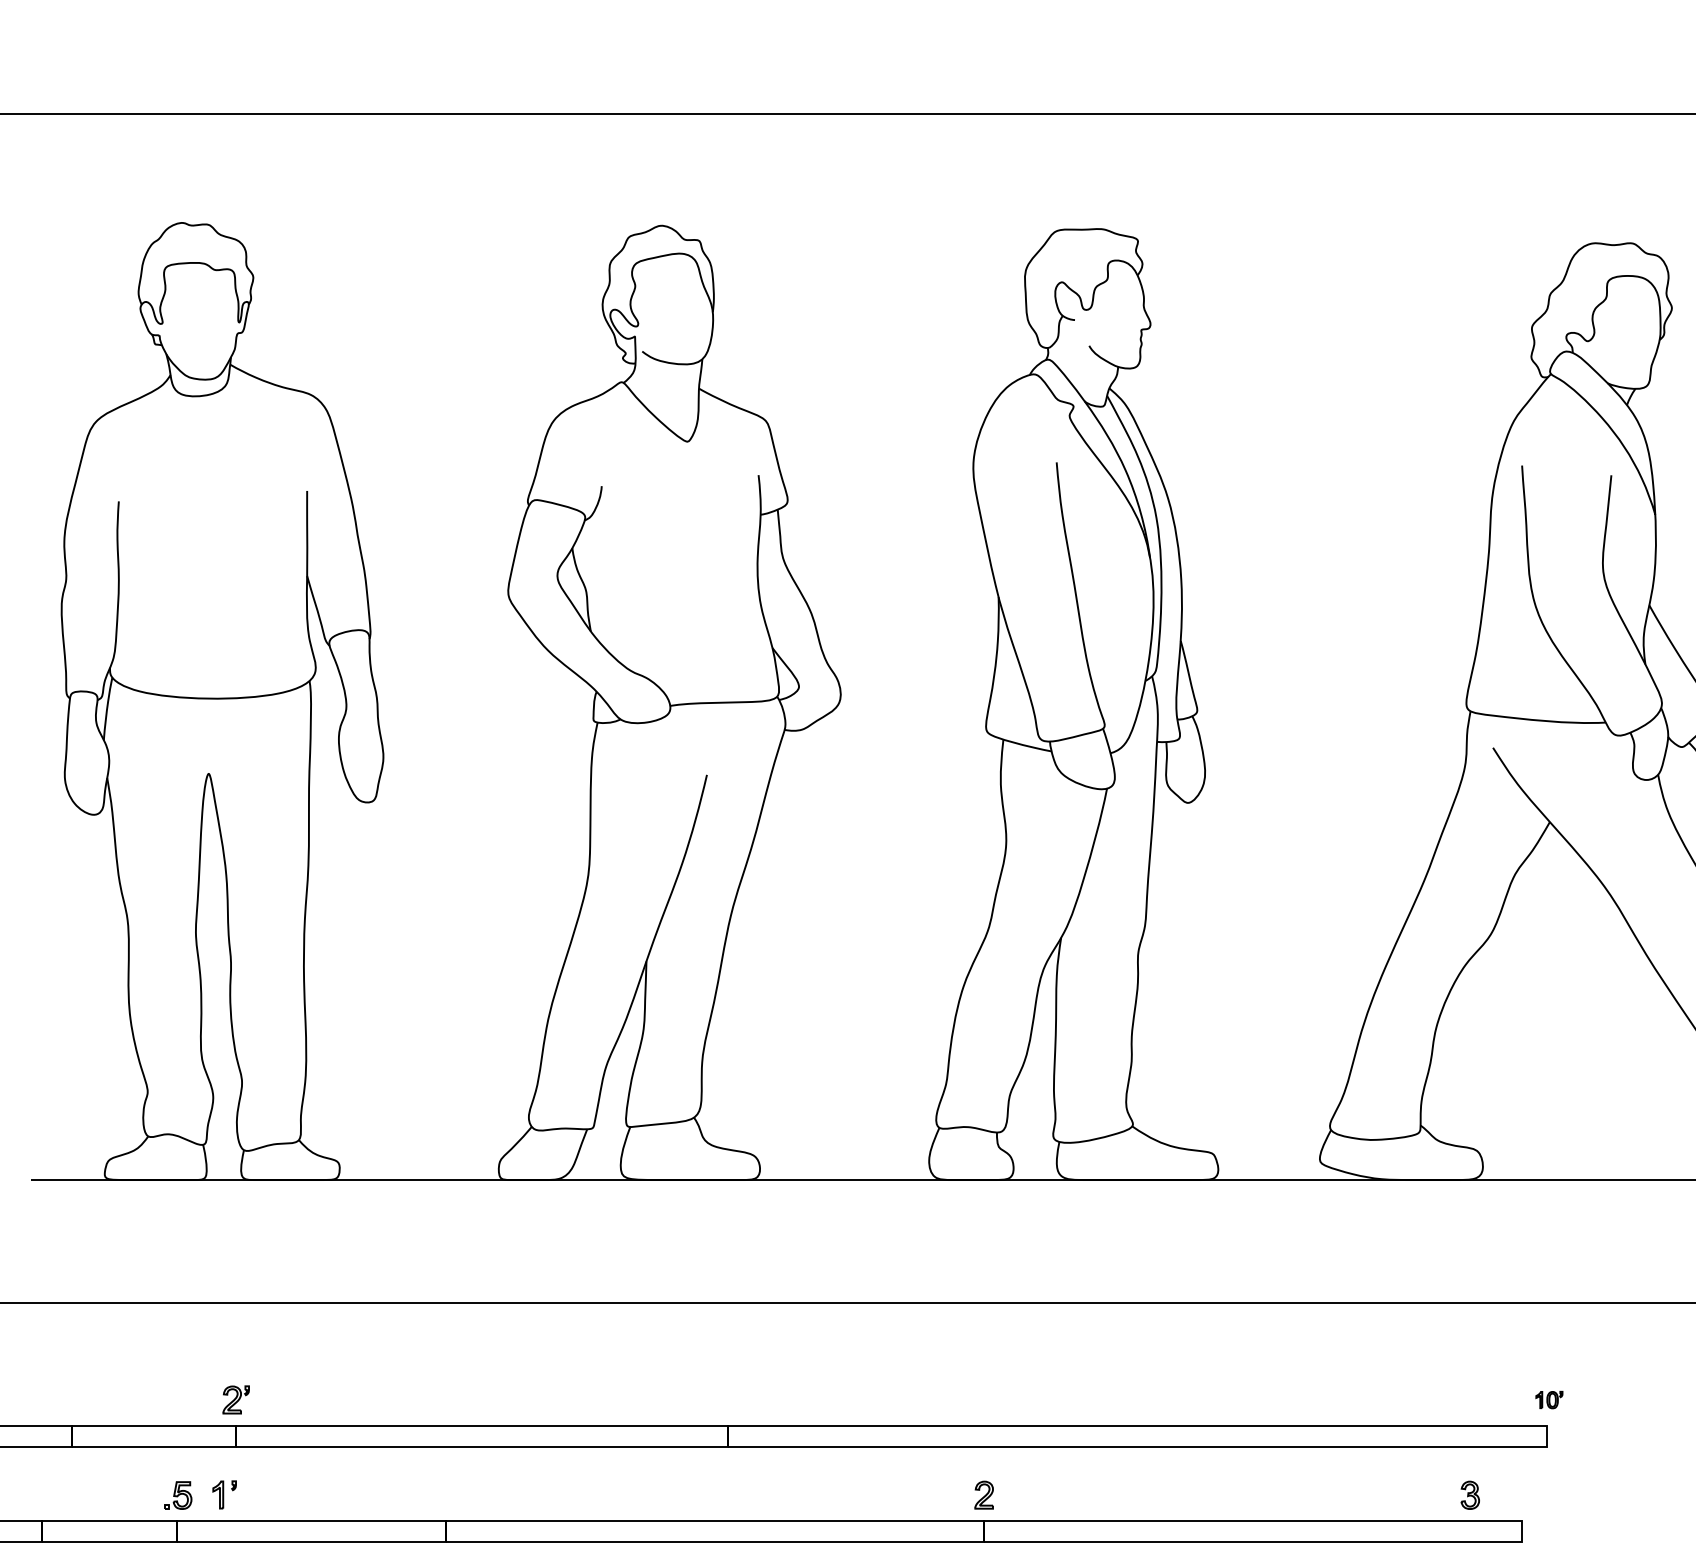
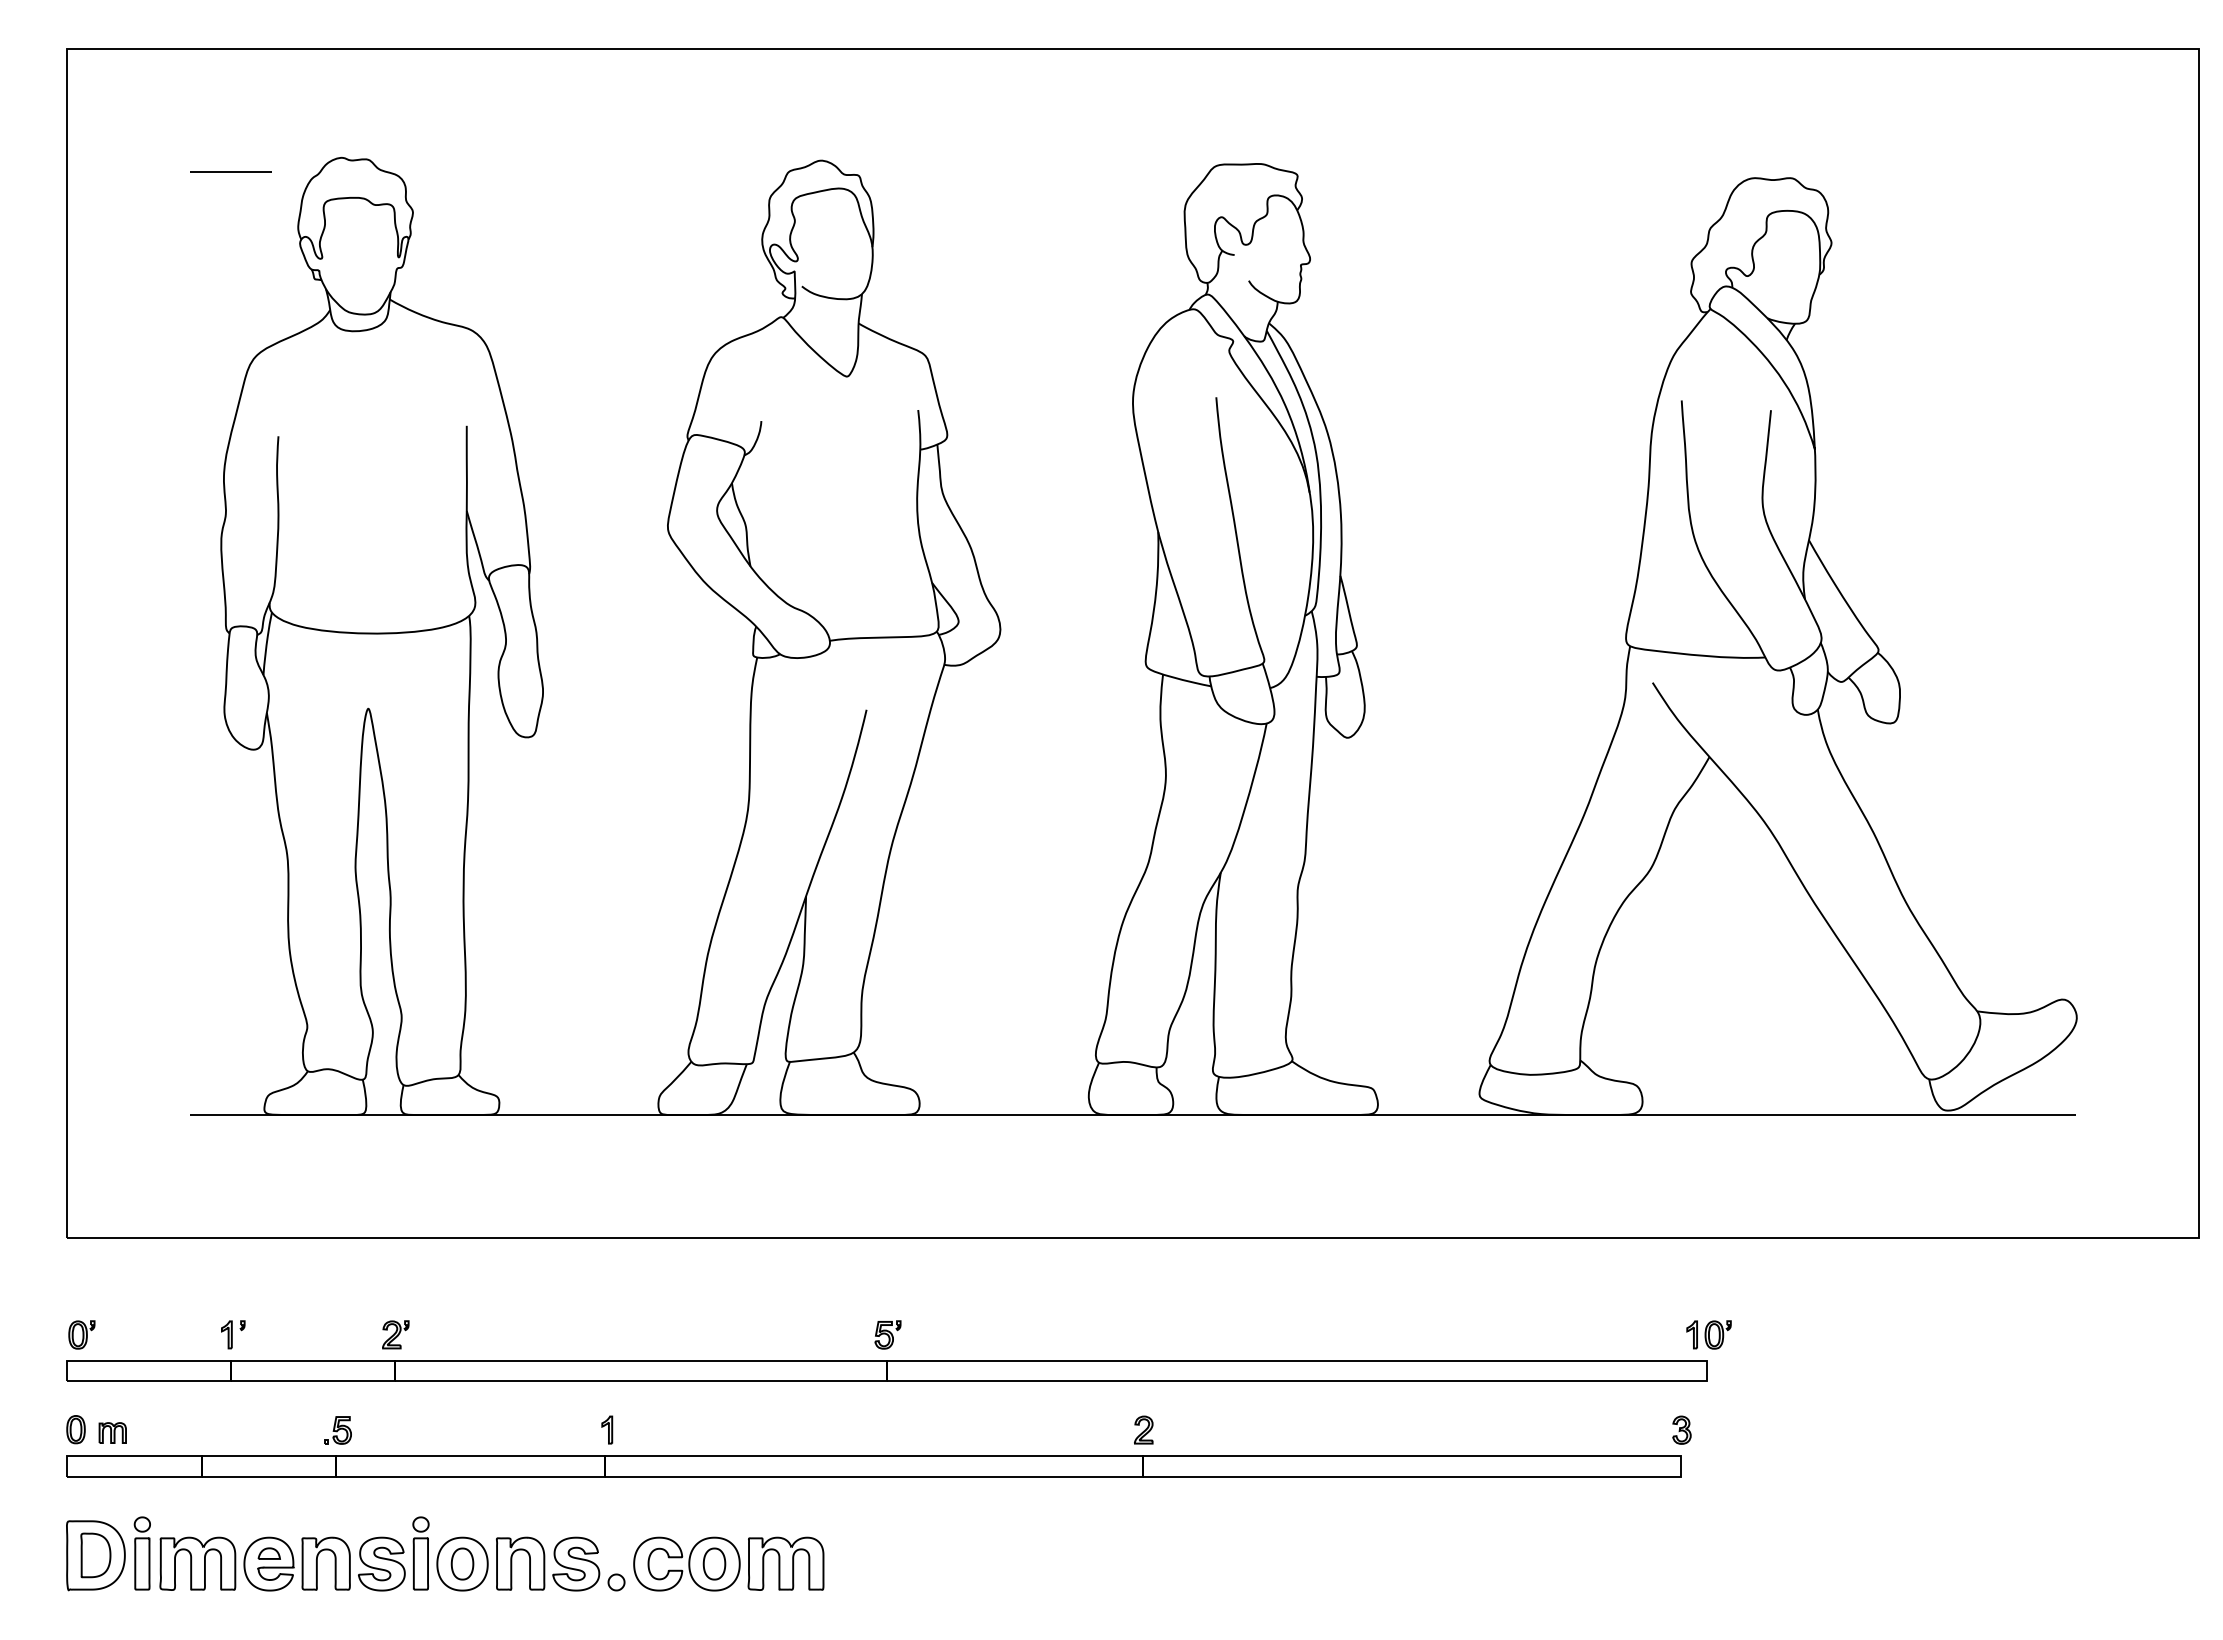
line: (70, 236) -> (230, 171), added
part: (727, 1399) -> (887, 1334), added
part: (1548, 1399) -> (1708, 1334), size x1.67
part: (224, 1494) -> (233, 1334), moved
part: (447, 1494) -> (607, 1429), added
part: (1469, 1494) -> (1681, 1429), moved

